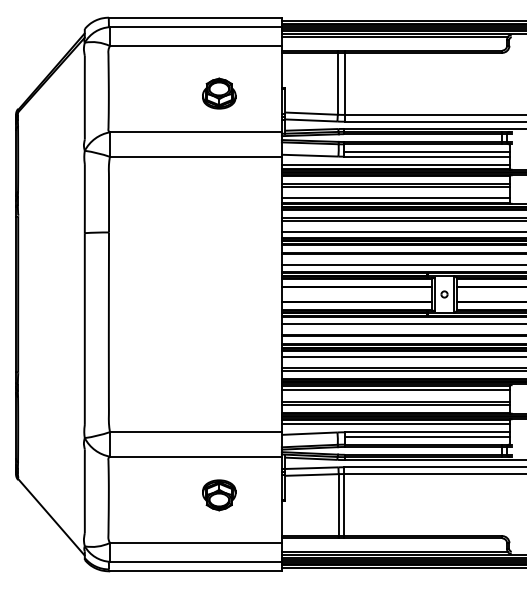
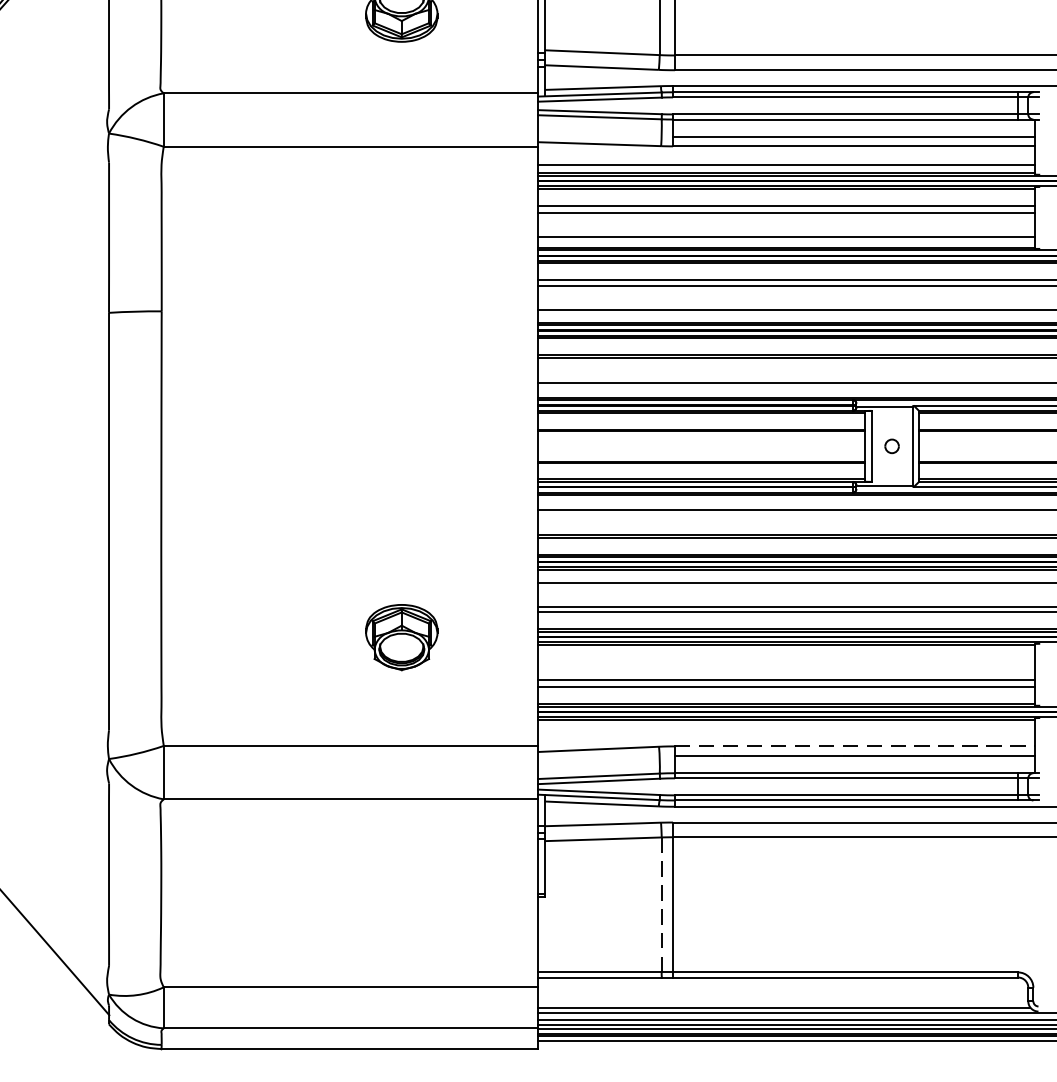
line: (395, 390) -> (785, 655), removed
line: (395, 423) -> (785, 727), removed
line: (427, 432) -> (855, 746), solid -> dashed
part: (219, 495) -> (402, 637), moved
line: (338, 505) -> (661, 905), solid -> dashed

